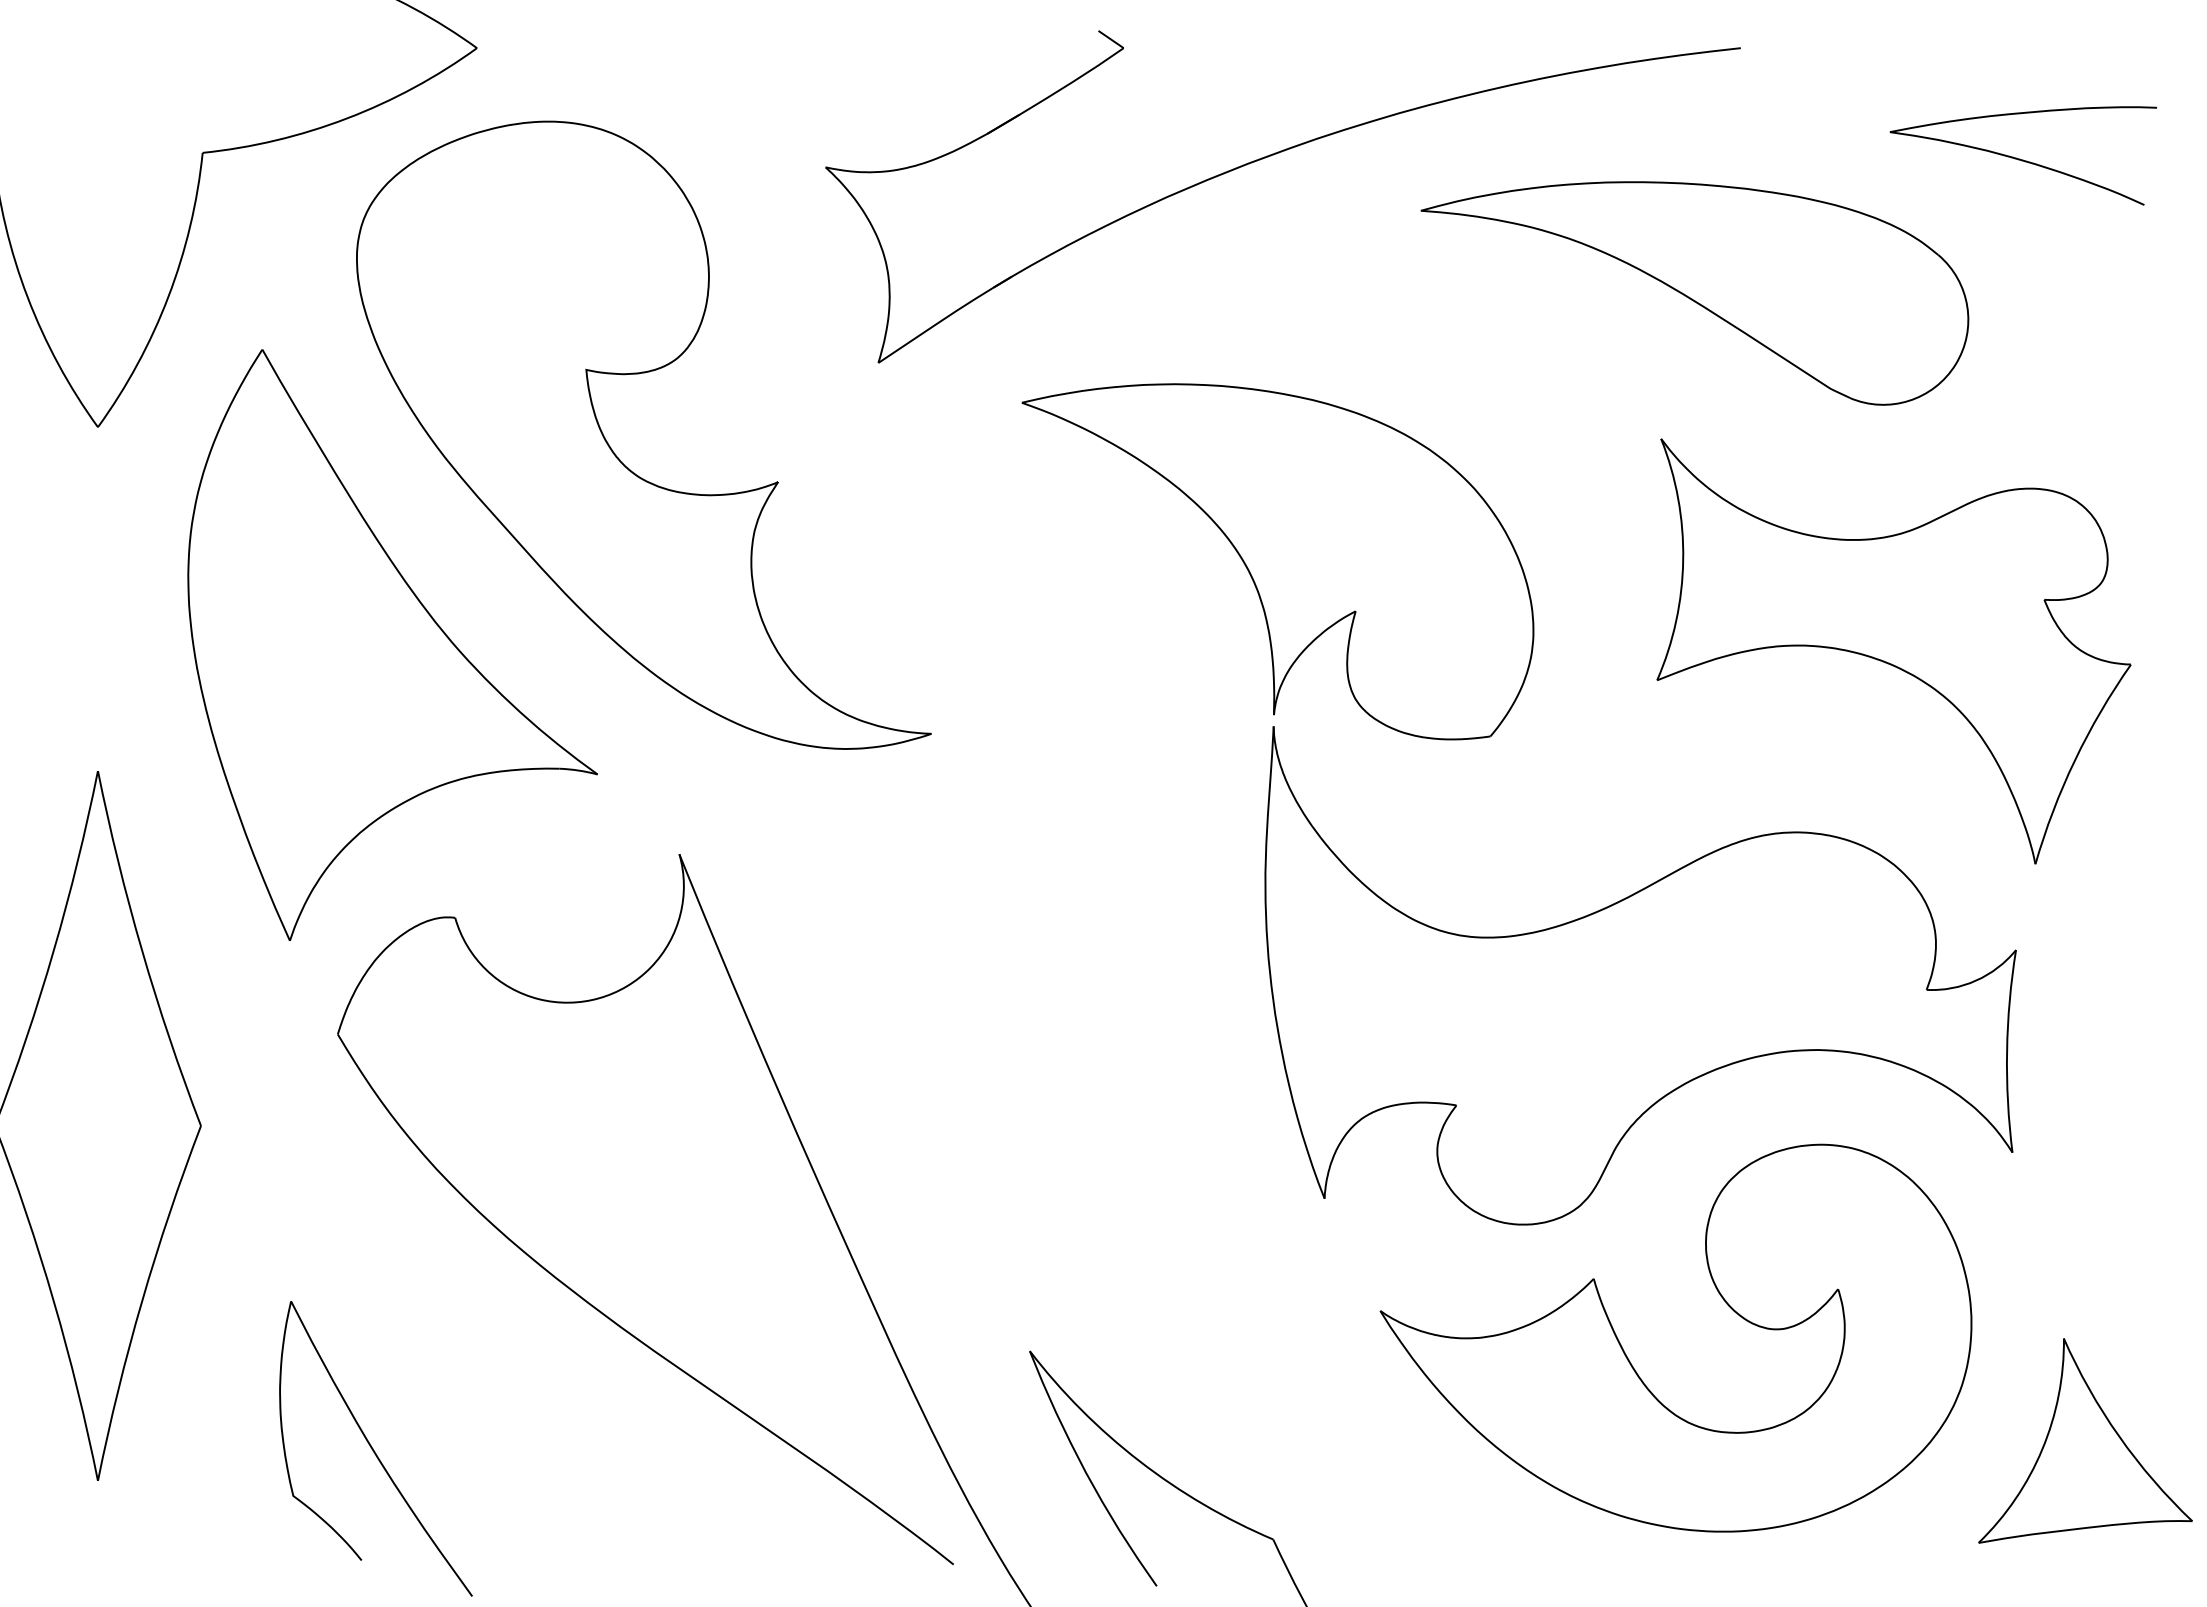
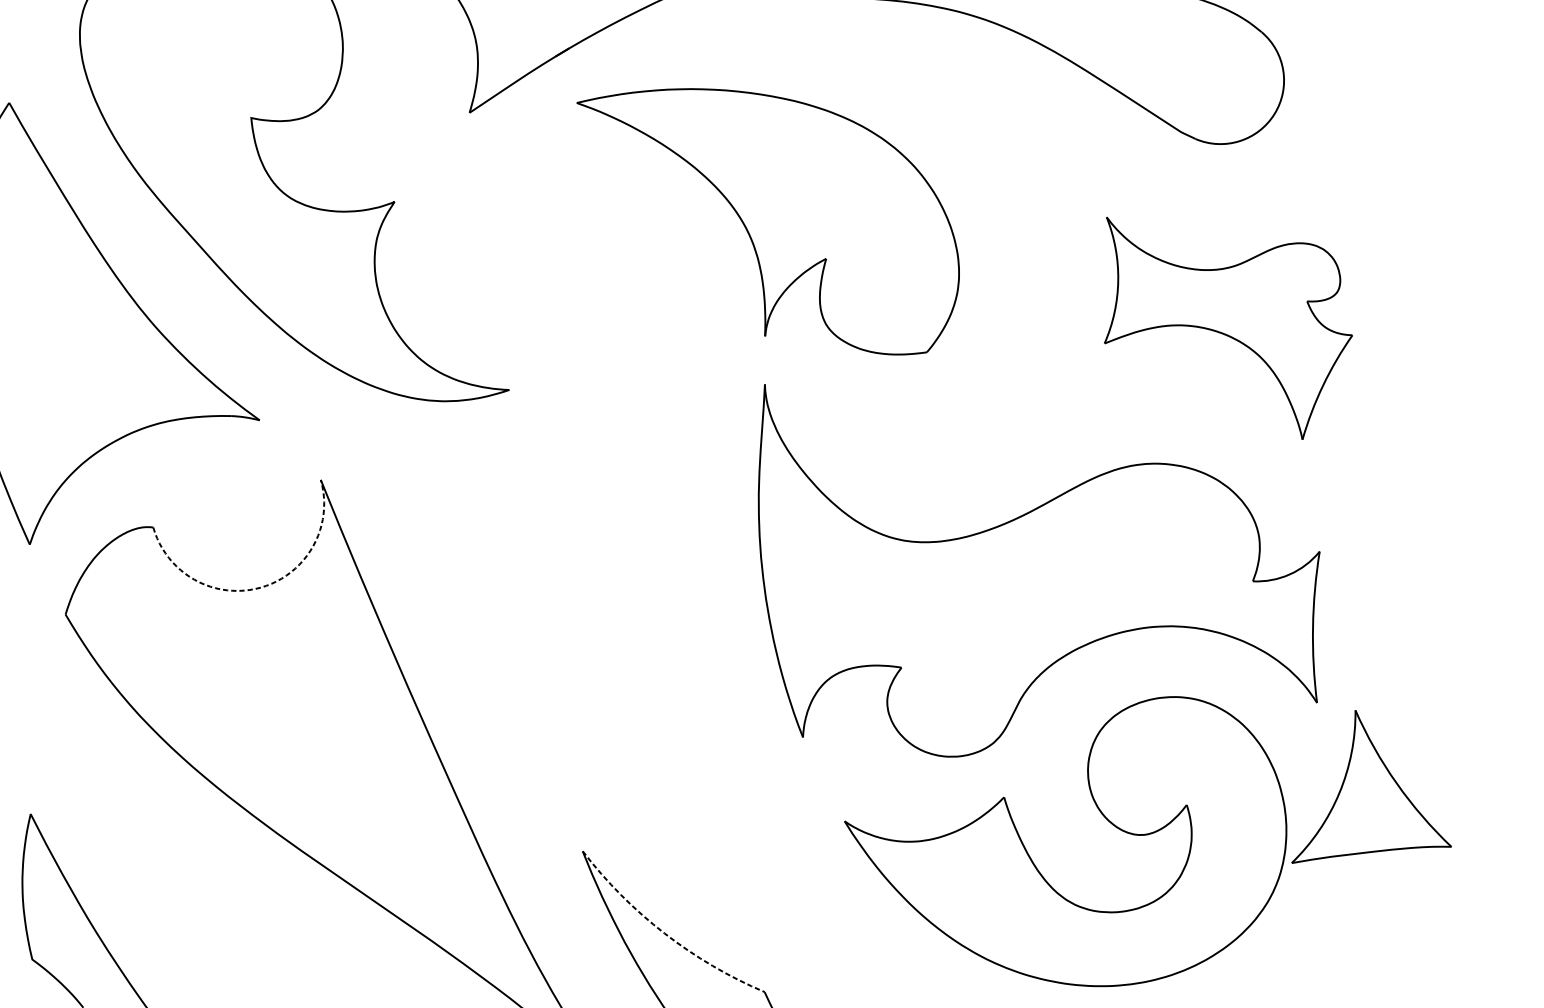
part: (1277, 561) -> (767, 221), moved
part: (1893, 651) -> (1228, 328), size x0.7
arc: (599, 998) -> (261, 587), solid -> dashed
part: (2085, 1440) -> (1371, 786), moved
arc: (1139, 1461) -> (664, 933), solid -> dashed

